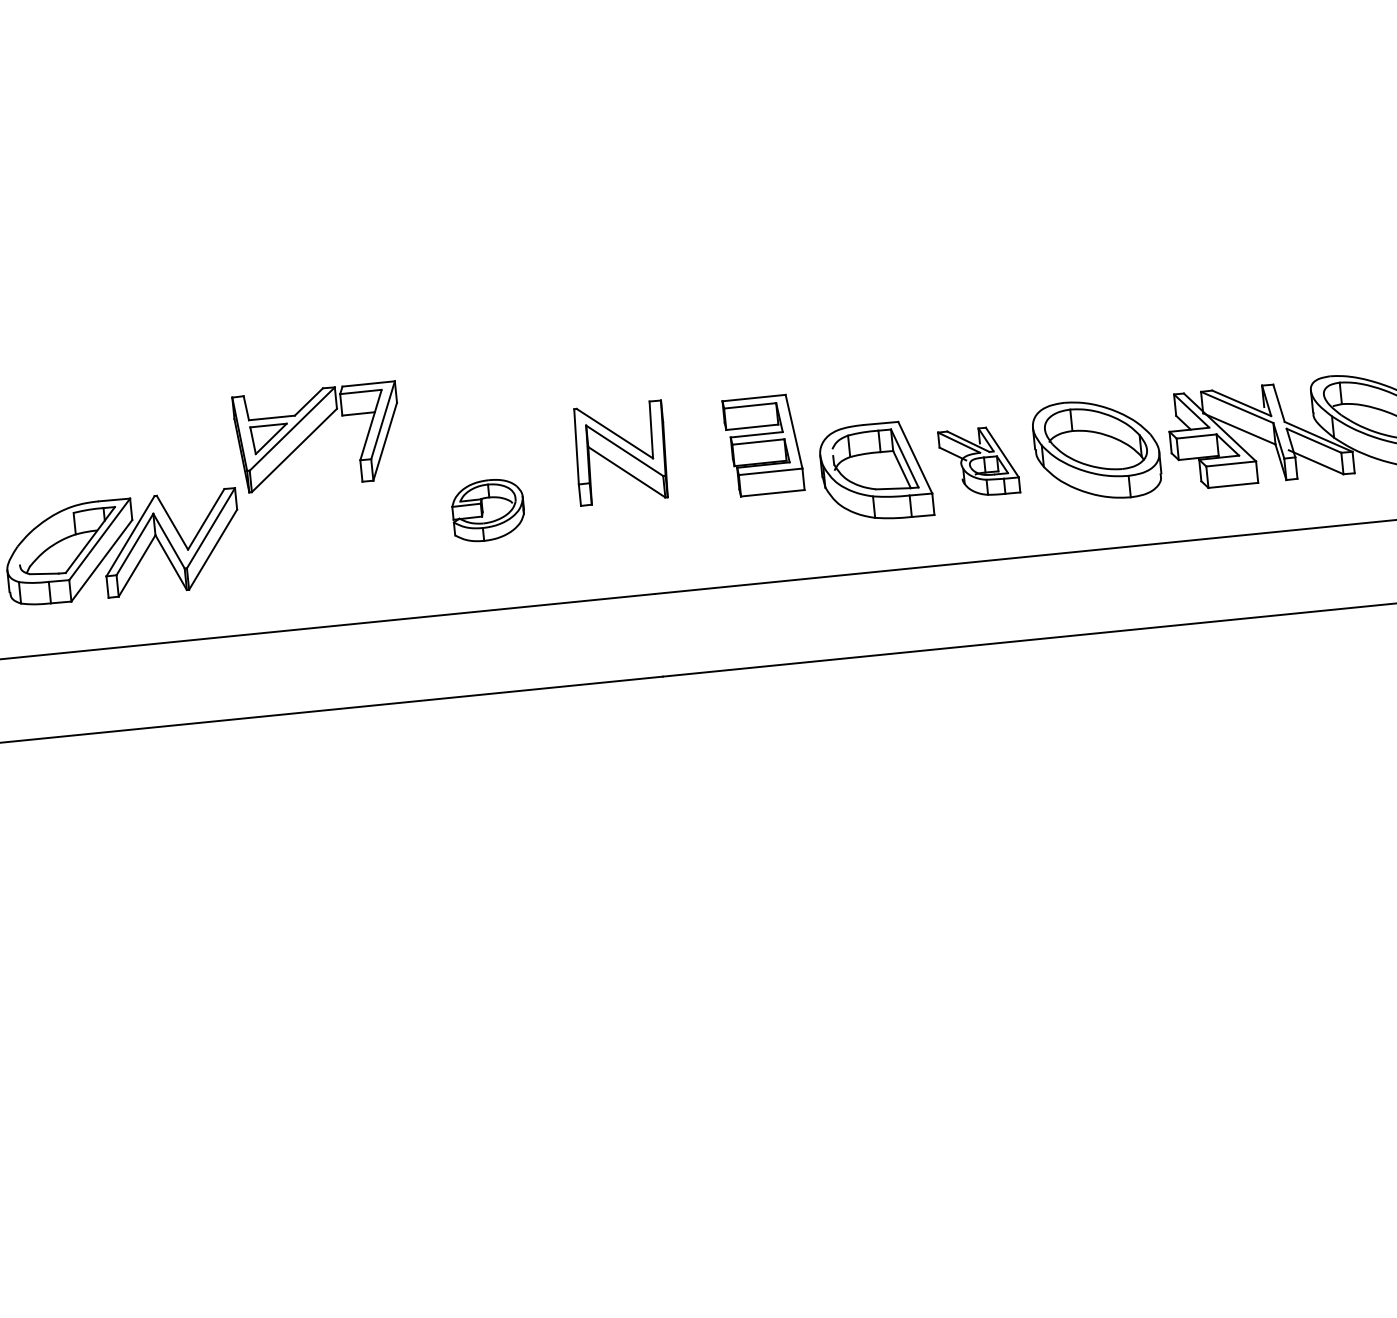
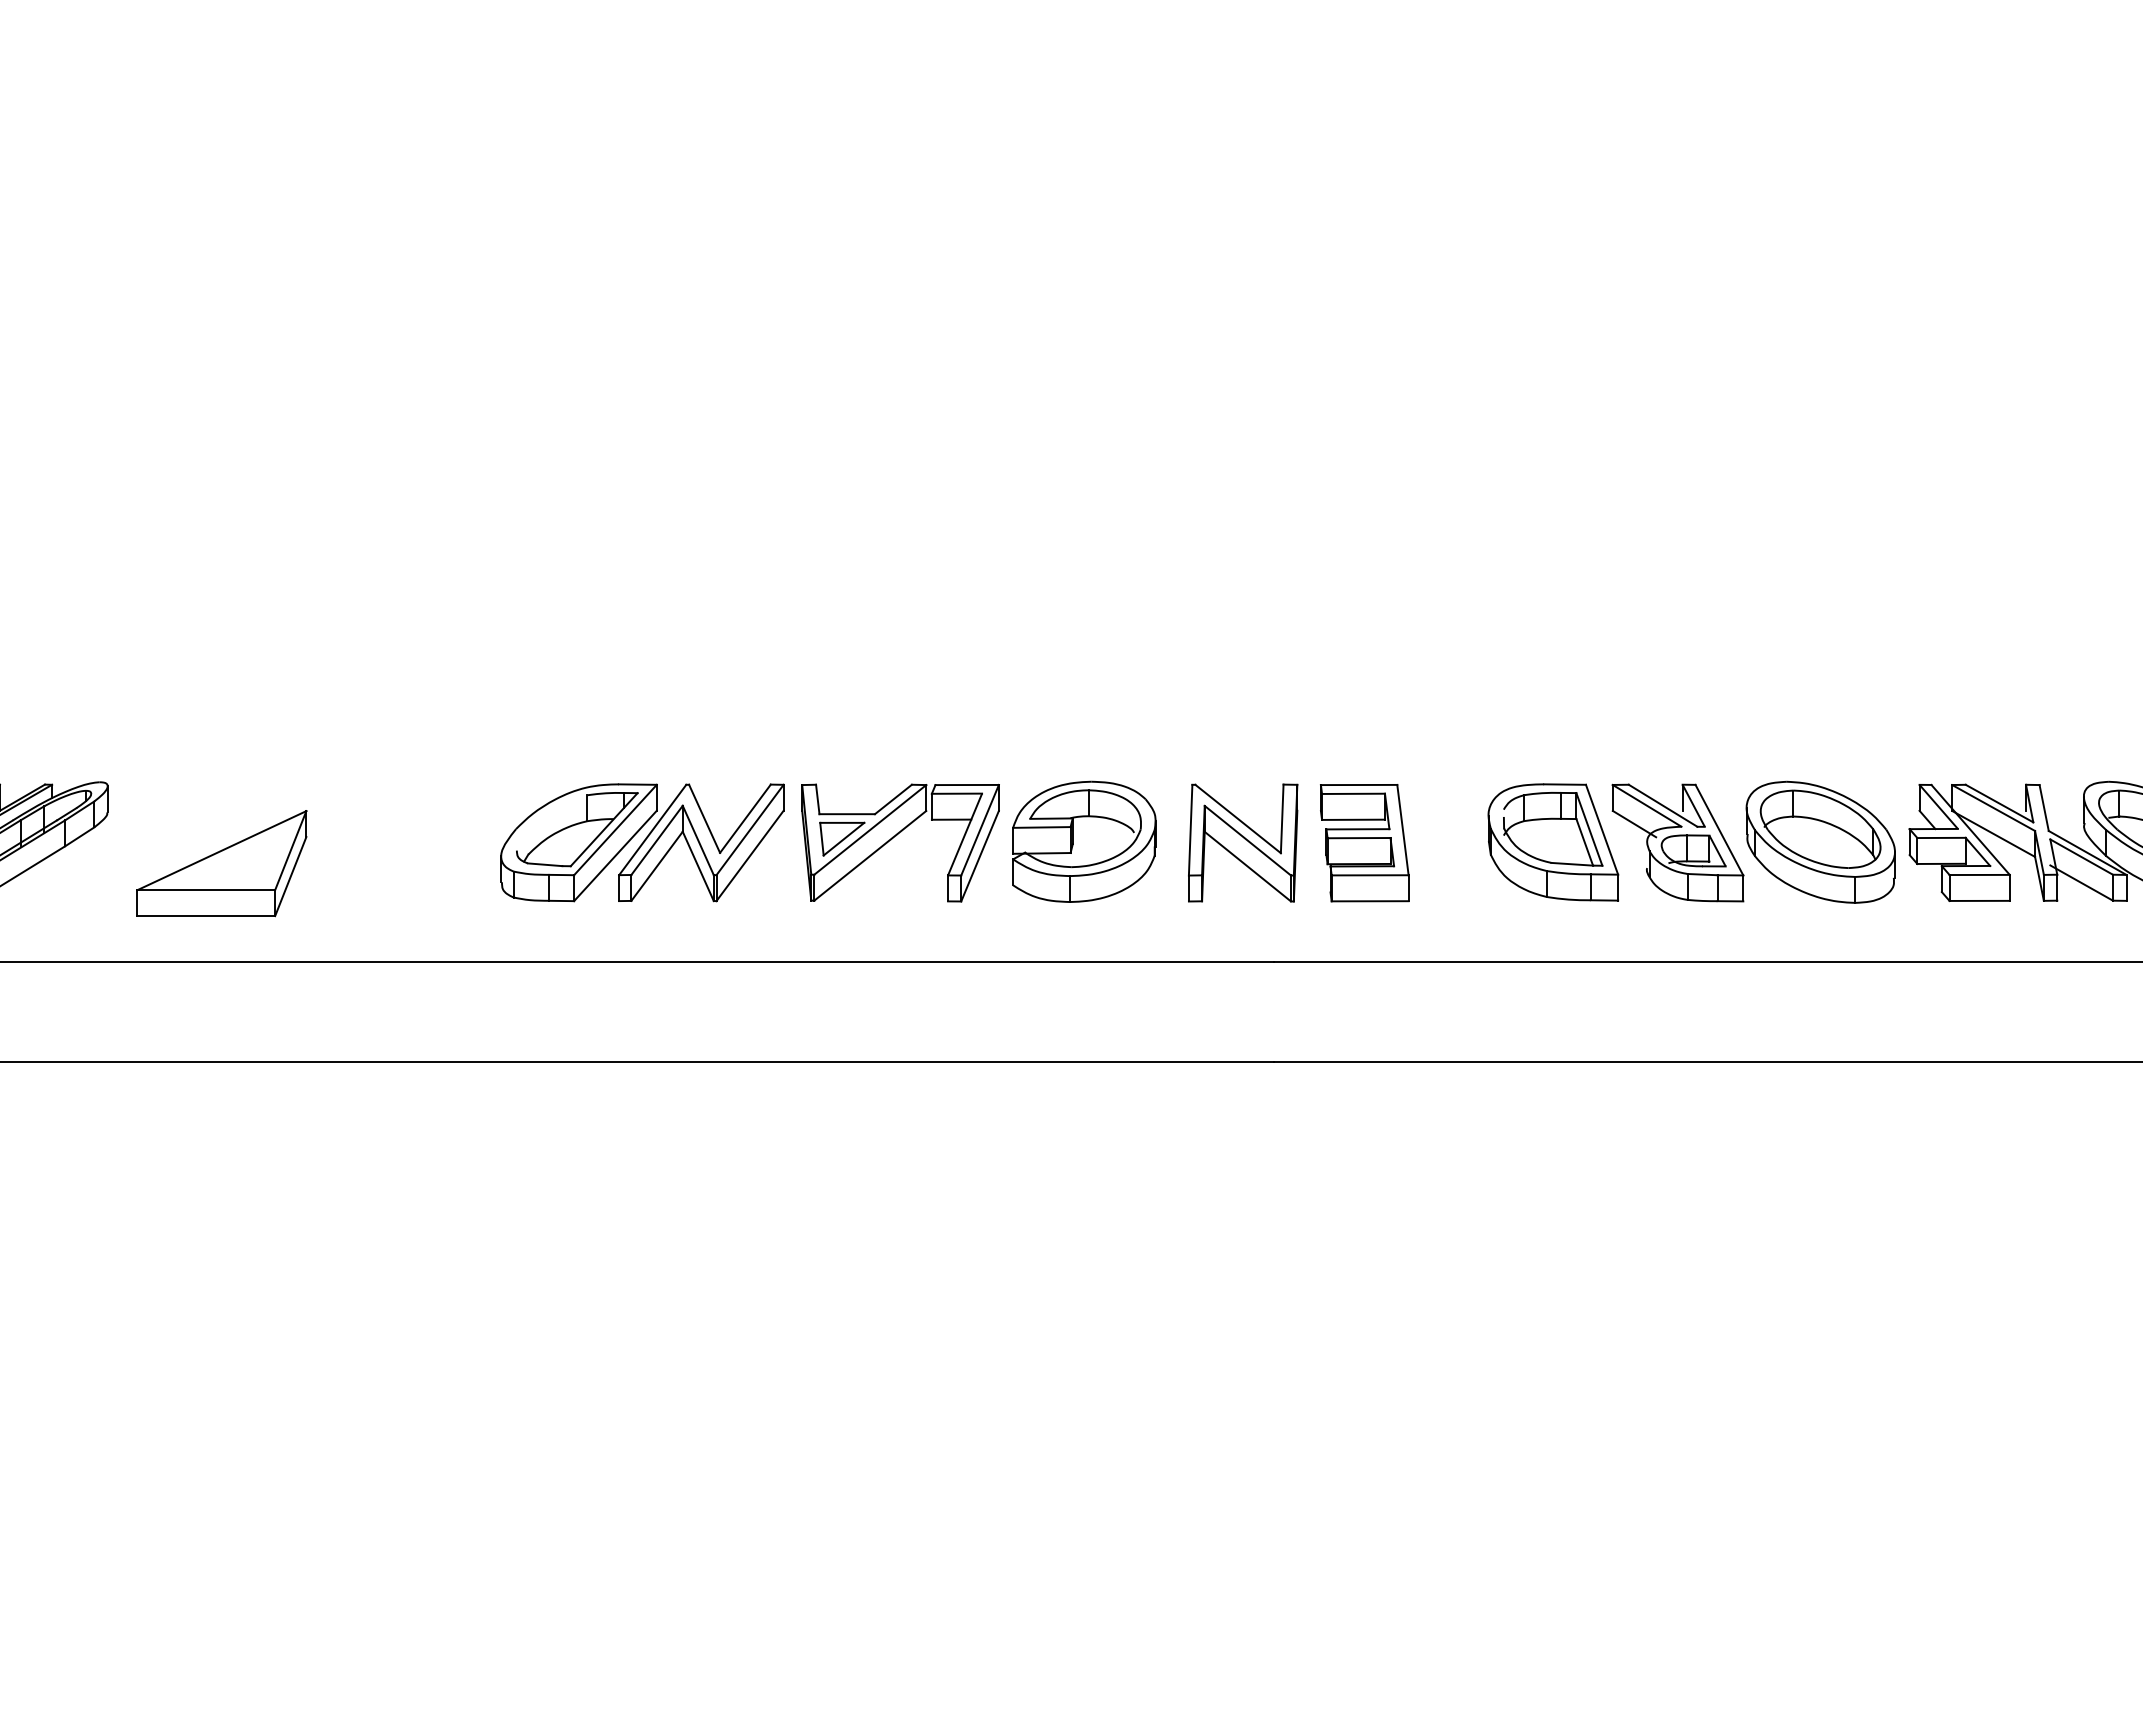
part: (314, 432) -> (896, 836), moved
part: (763, 445) -> (1364, 843), moved
part: (621, 452) -> (1243, 842), moved
part: (978, 462) -> (1677, 842), size x1.43
part: (488, 510) -> (1084, 841), size x1.67

